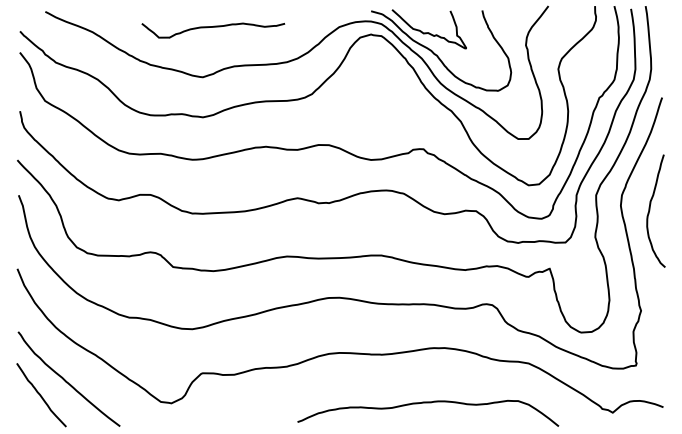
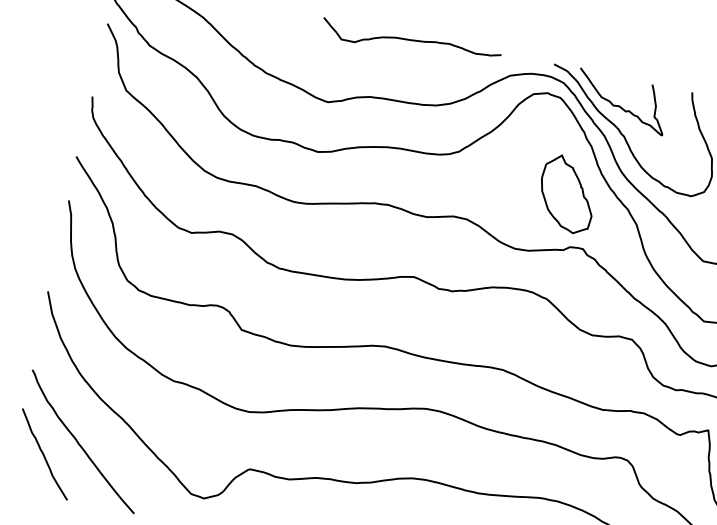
curve: (213, 27) -> (411, 41), moved
part: (402, 109) -> (567, 194), added

